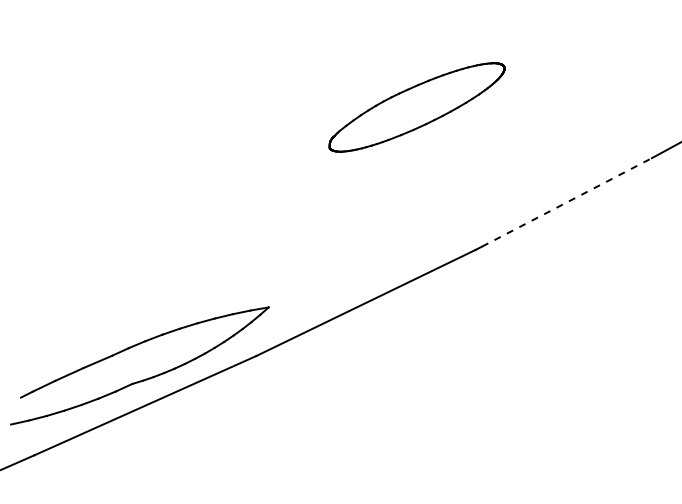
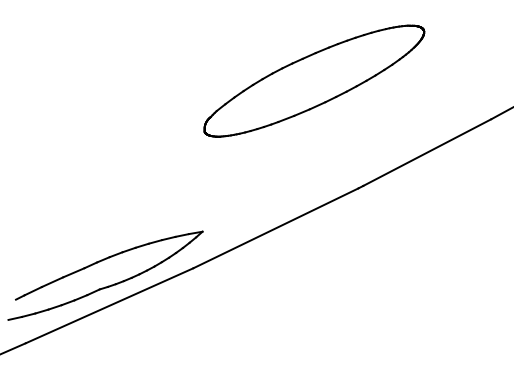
part: (416, 107) -> (313, 81), size x1.67
line: (567, 202) -> (427, 152), dashed -> solid

